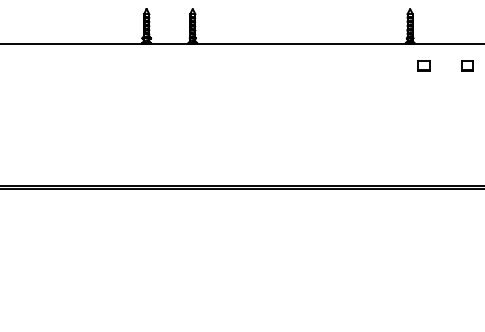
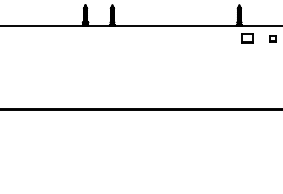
part: (424, 65) -> (247, 38), size x1.6

